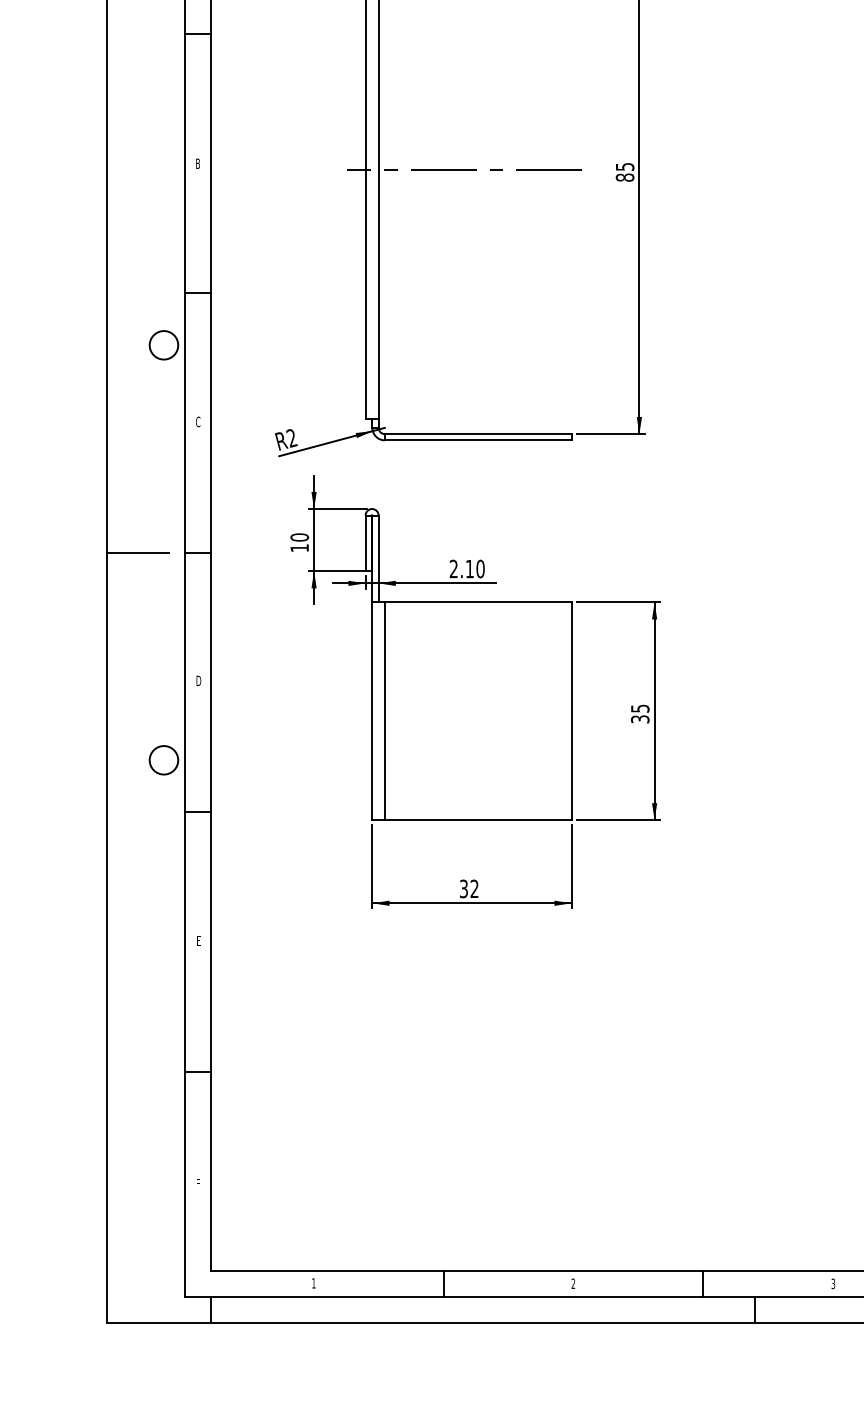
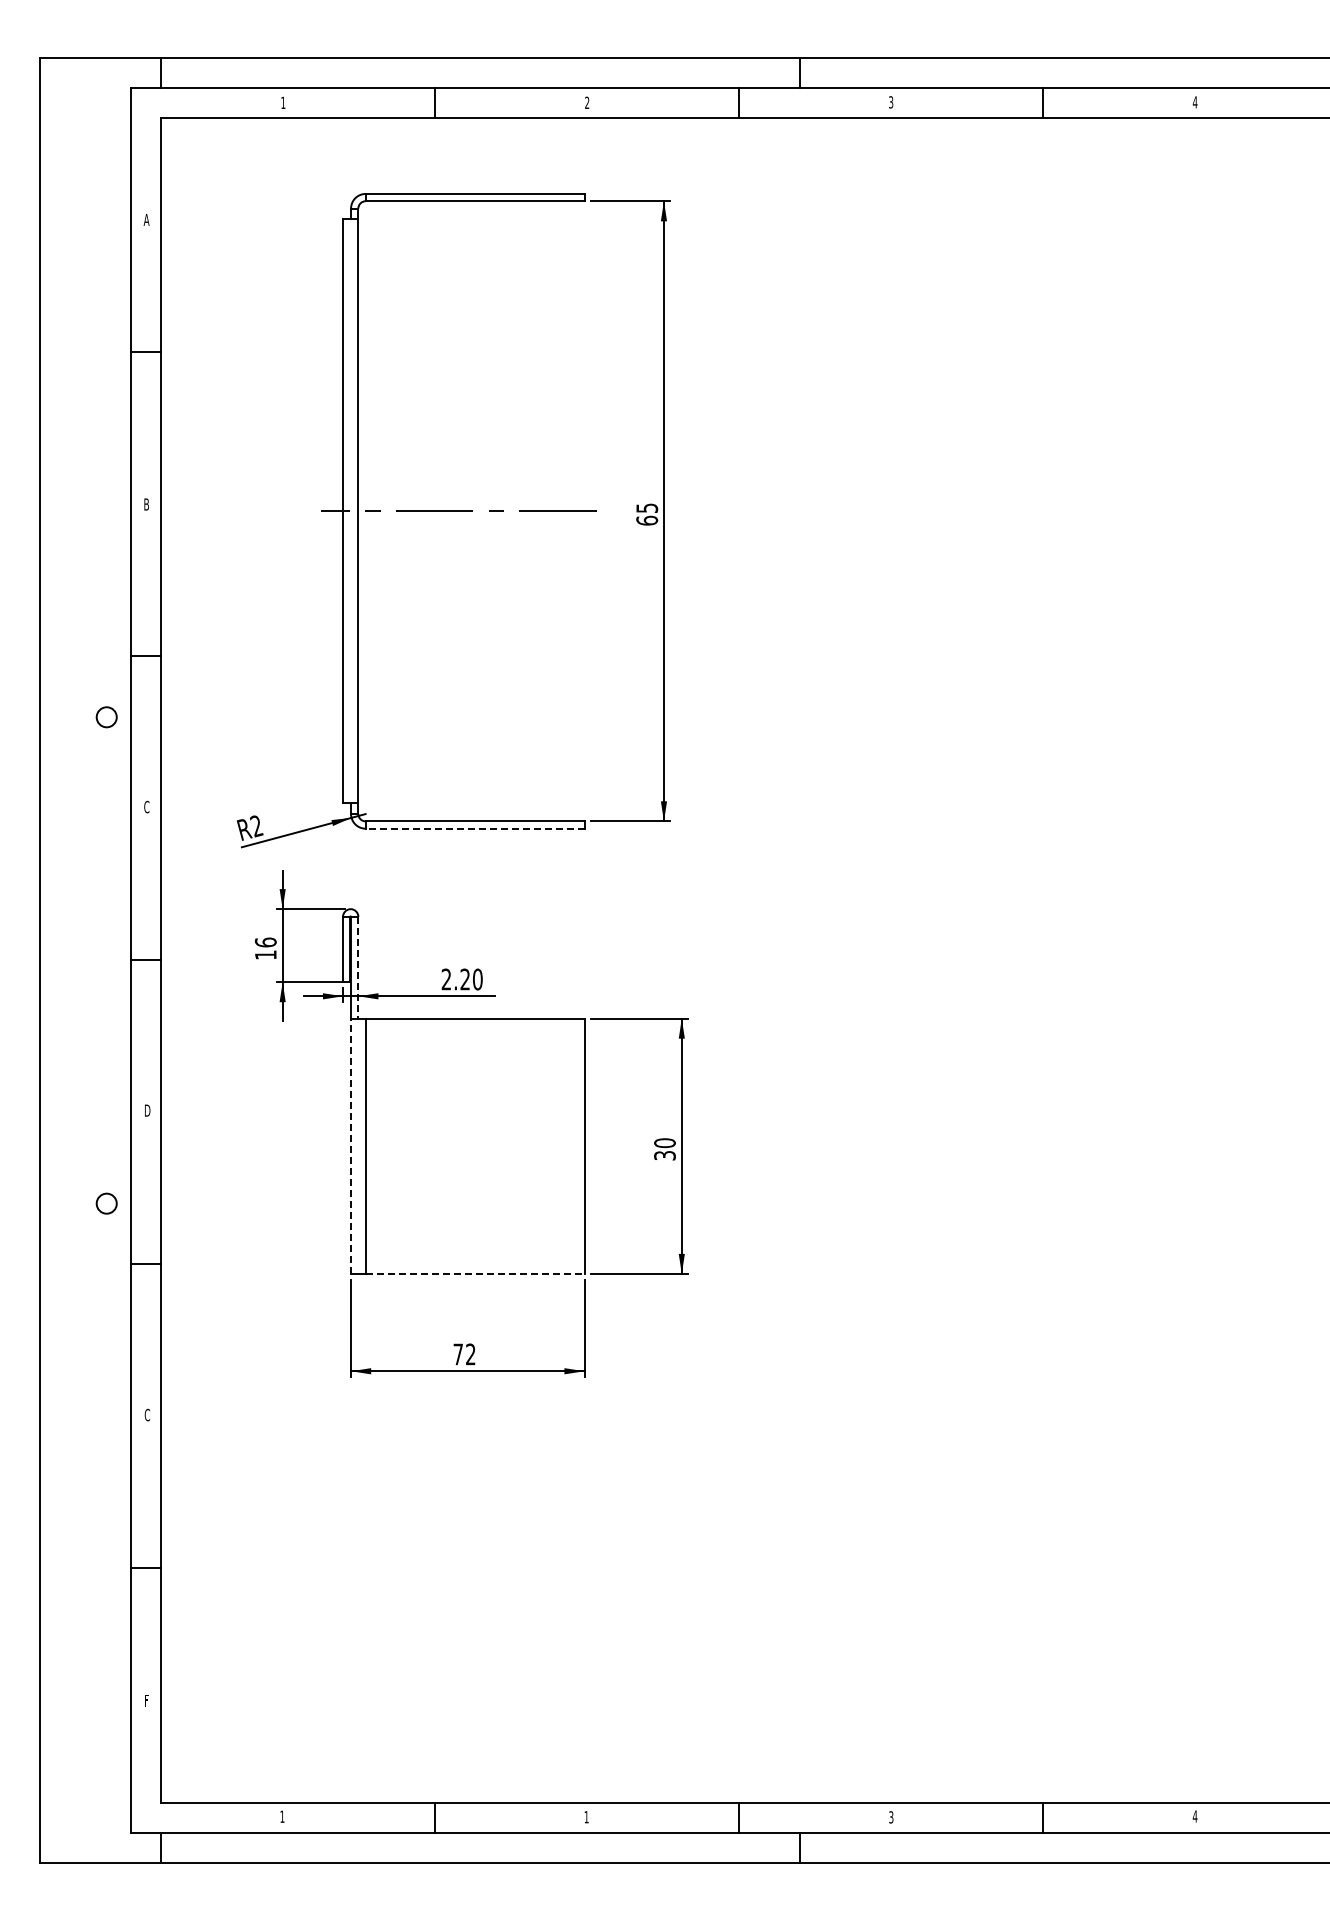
text: (624, 177) -> (646, 520), 85 -> 65
circle: (163, 345) -> (106, 717), size x0.6
line: (477, 440) -> (474, 828), solid -> dashed
text: (299, 537) -> (265, 942), 10 -> 16
line: (137, 552) -> (75, 960), removed
line: (378, 558) -> (358, 967), solid -> dashed
text: (469, 568) -> (464, 978), 2.10 -> 2.20
text: (639, 708) -> (664, 1143), 35 -> 30
line: (372, 711) -> (351, 1146), solid -> dashed
circle: (163, 760) -> (106, 1203), size x0.6
line: (478, 819) -> (475, 1273), solid -> dashed
text: (463, 888) -> (457, 1354), 32 -> 72
text: (198, 940) -> (147, 1414), E -> C
text: (573, 1284) -> (586, 1817), 2 -> 1

